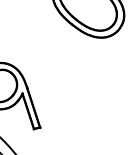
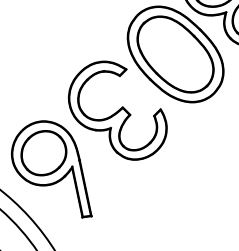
part: (50, 49) -> (117, 110), added

